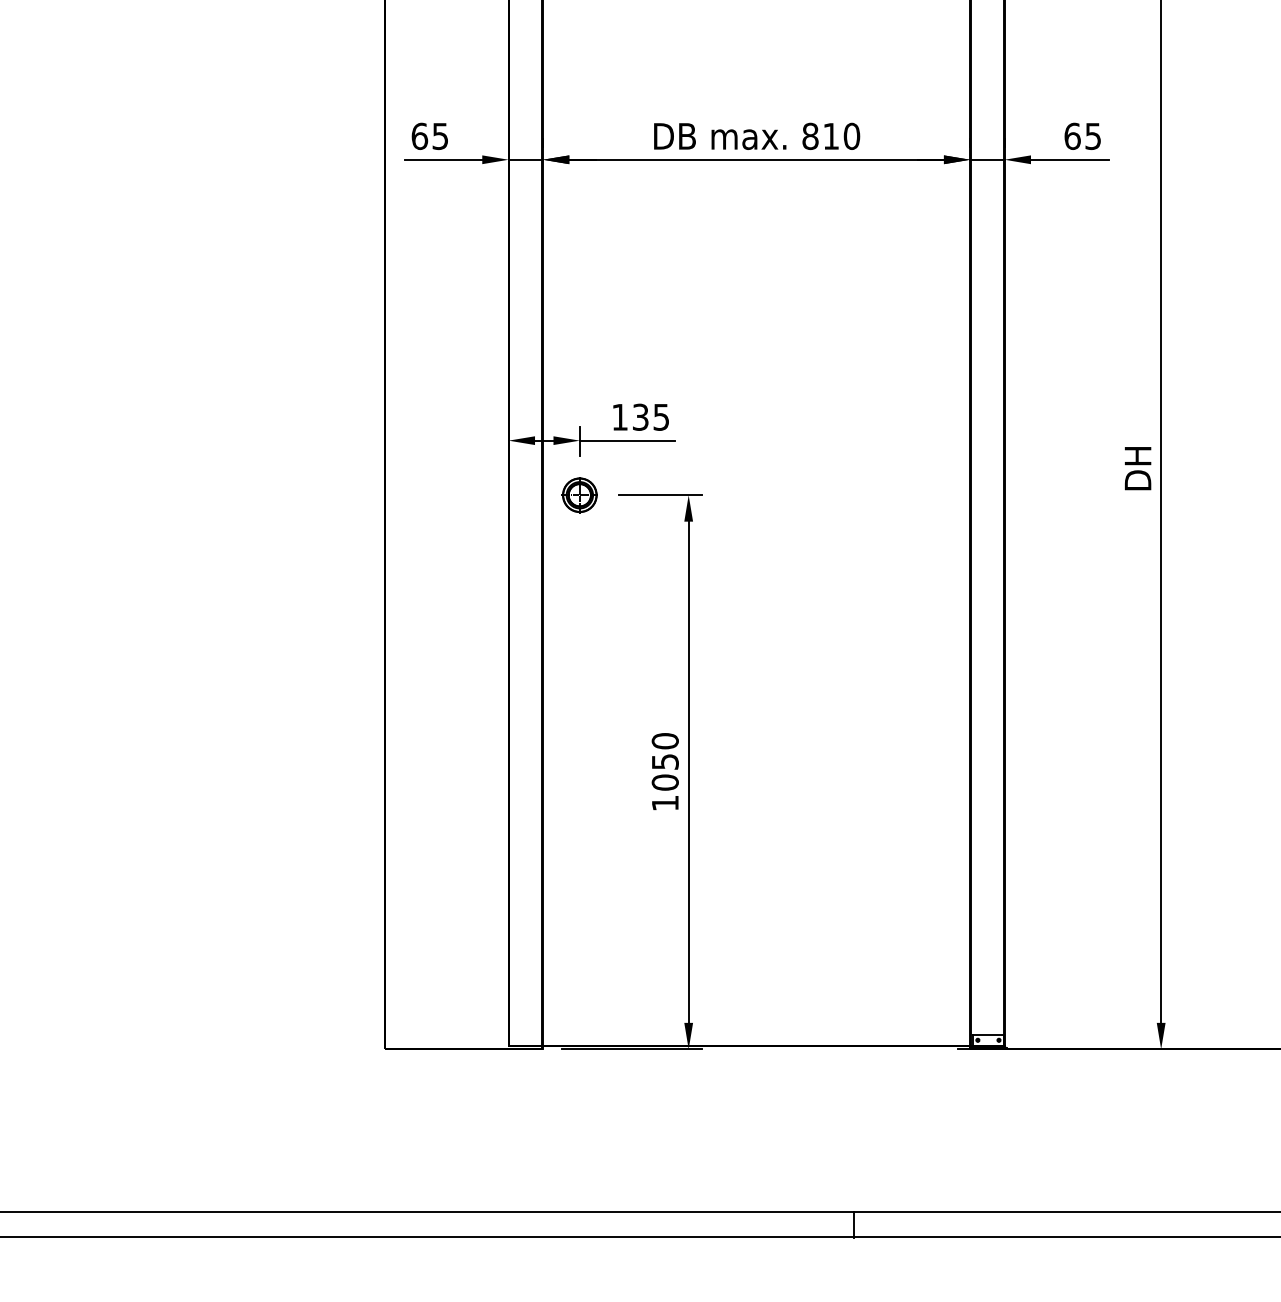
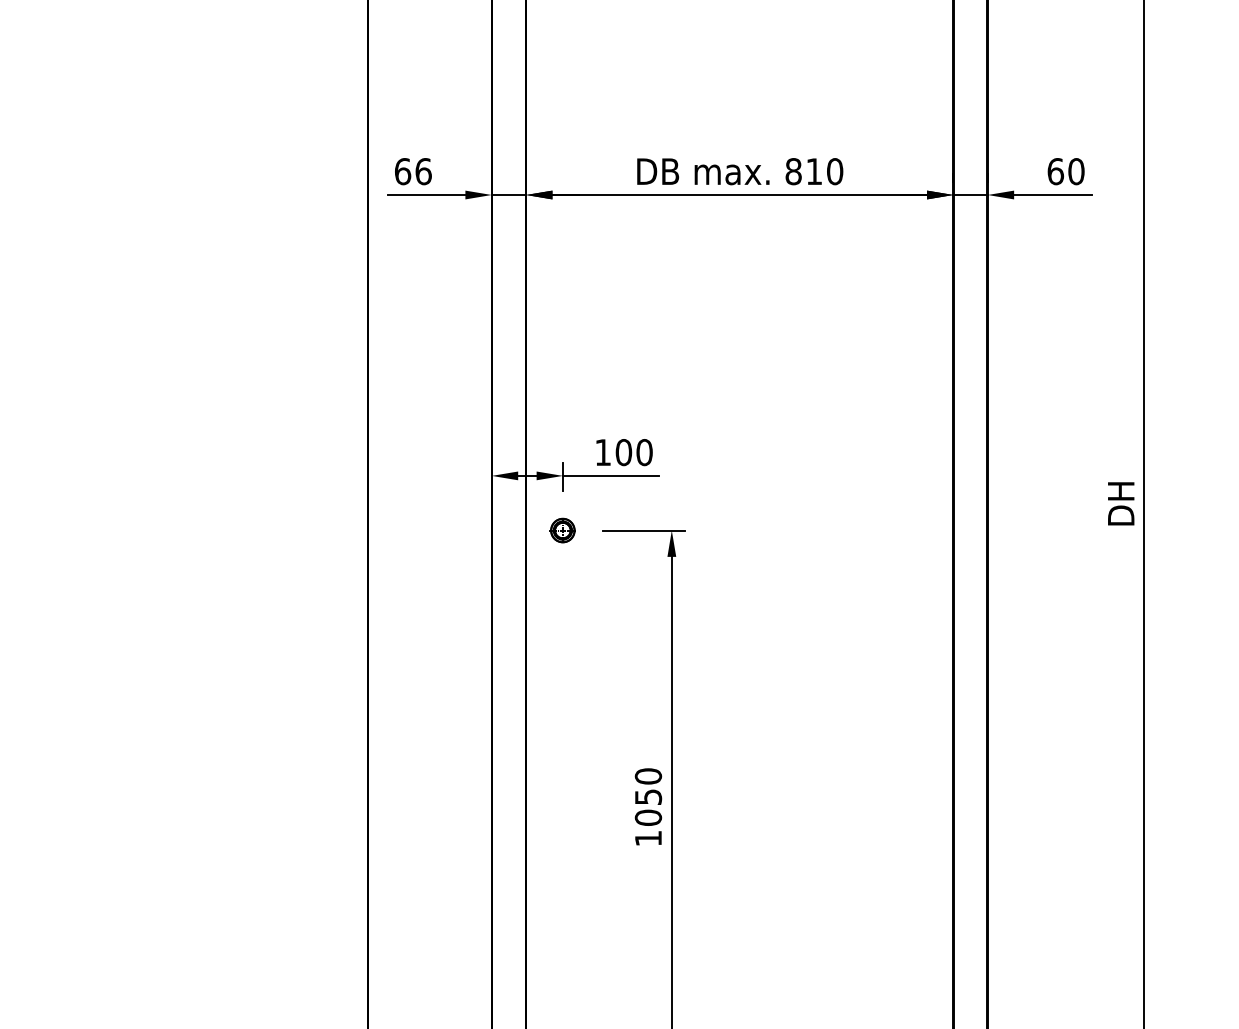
text: (440, 135) -> (423, 170), 65 -> 66
text: (1093, 136) -> (1076, 171), 65 -> 60
text: (650, 416) -> (633, 451), 135 -> 100
part: (579, 495) -> (562, 530), size x0.7

